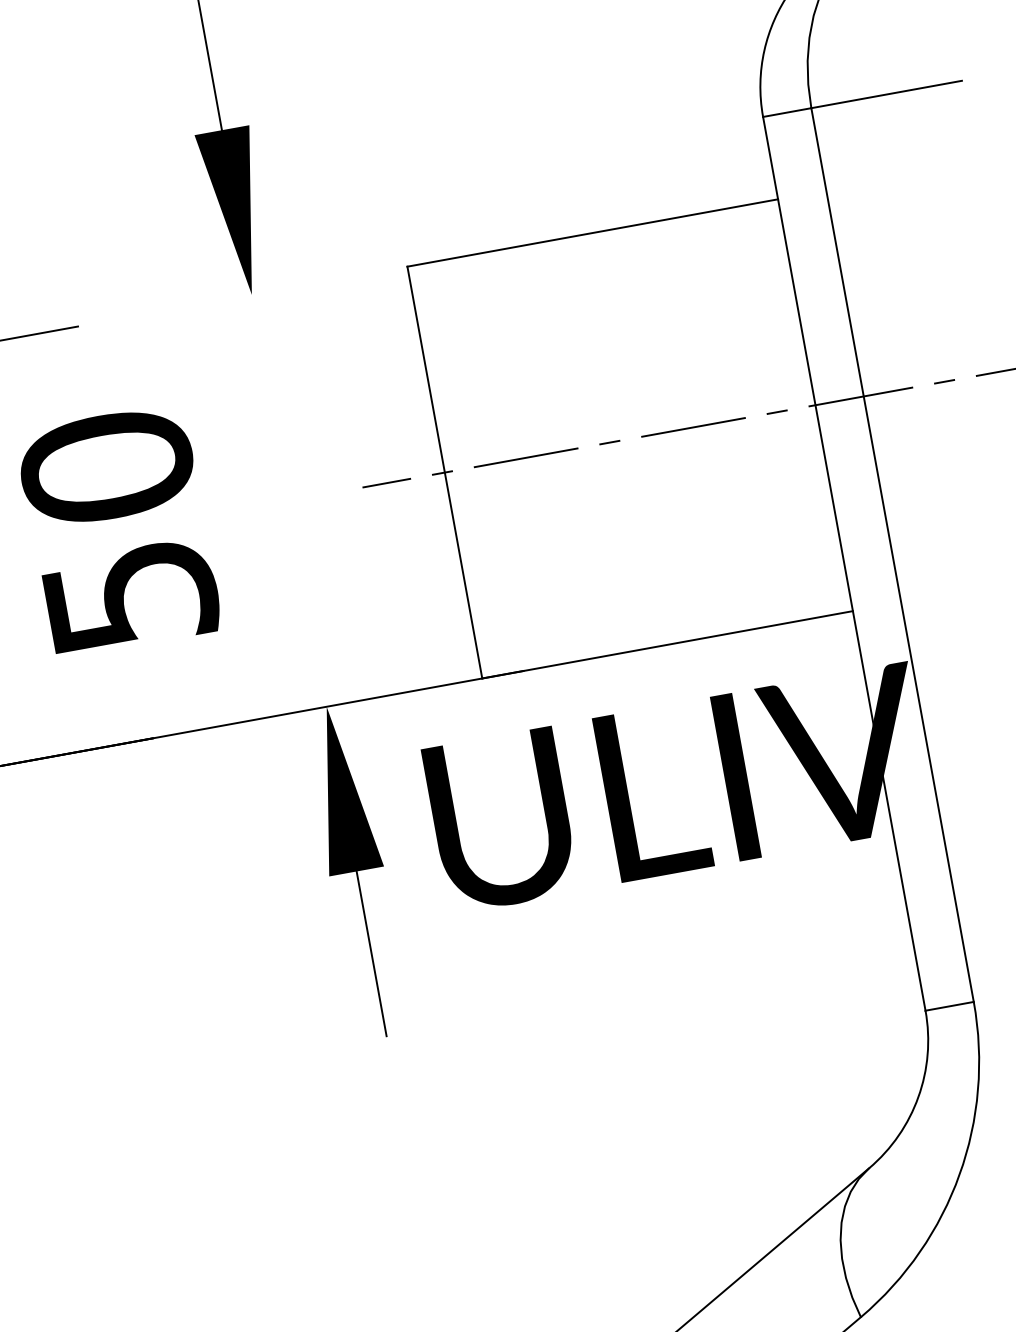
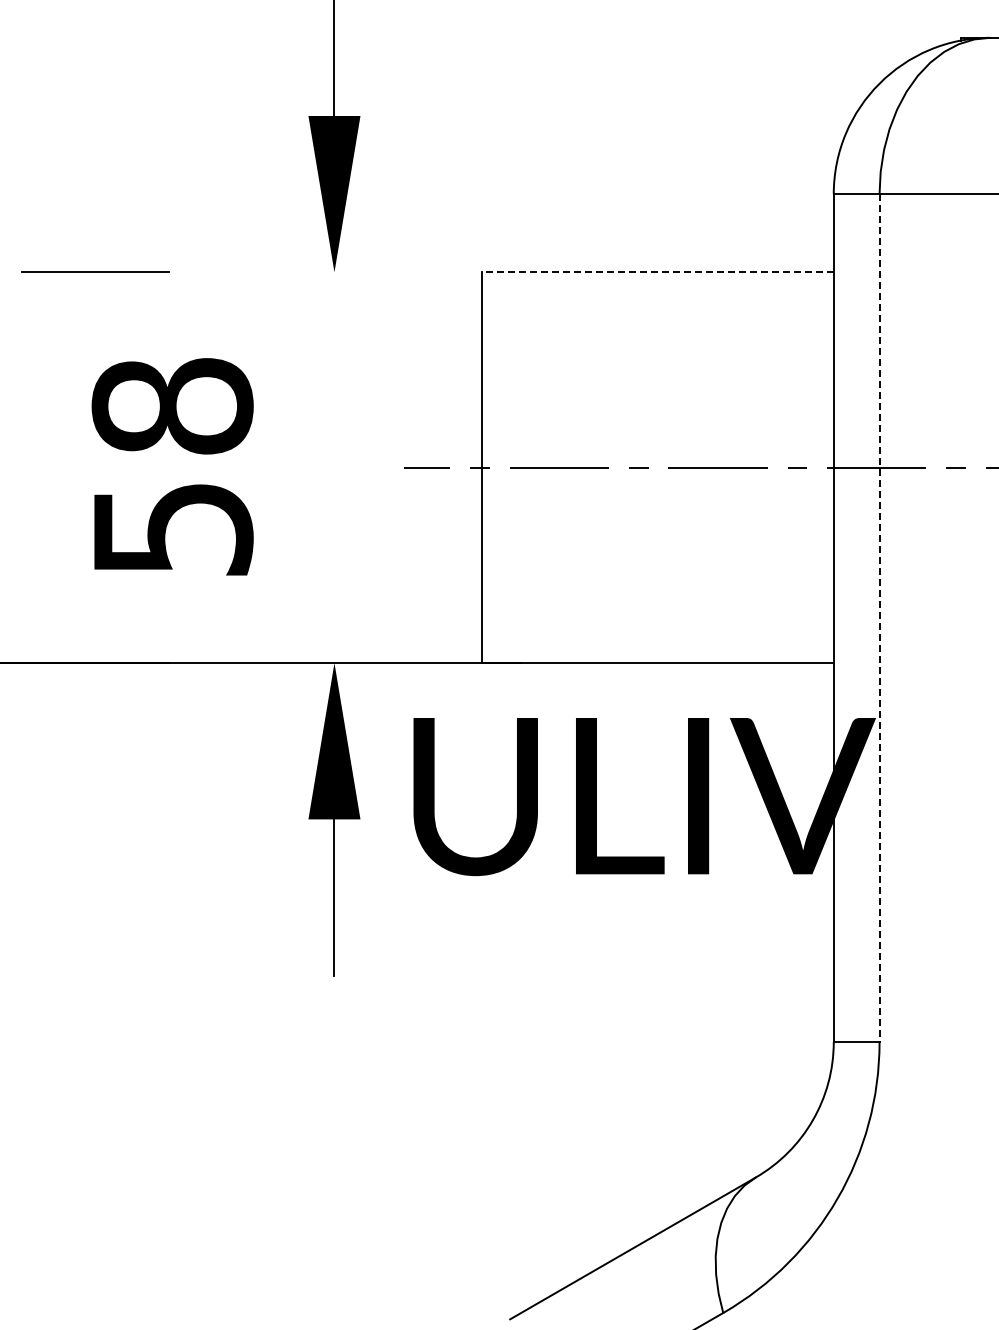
line: (592, 233) -> (657, 272), solid -> dashed
text: (106, 466) -> (172, 405), 50 -> 58
line: (892, 555) -> (879, 618), solid -> dashed

